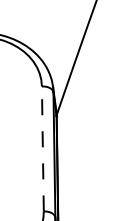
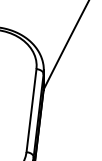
line: (42, 148) -> (31, 110), dashed -> solid

